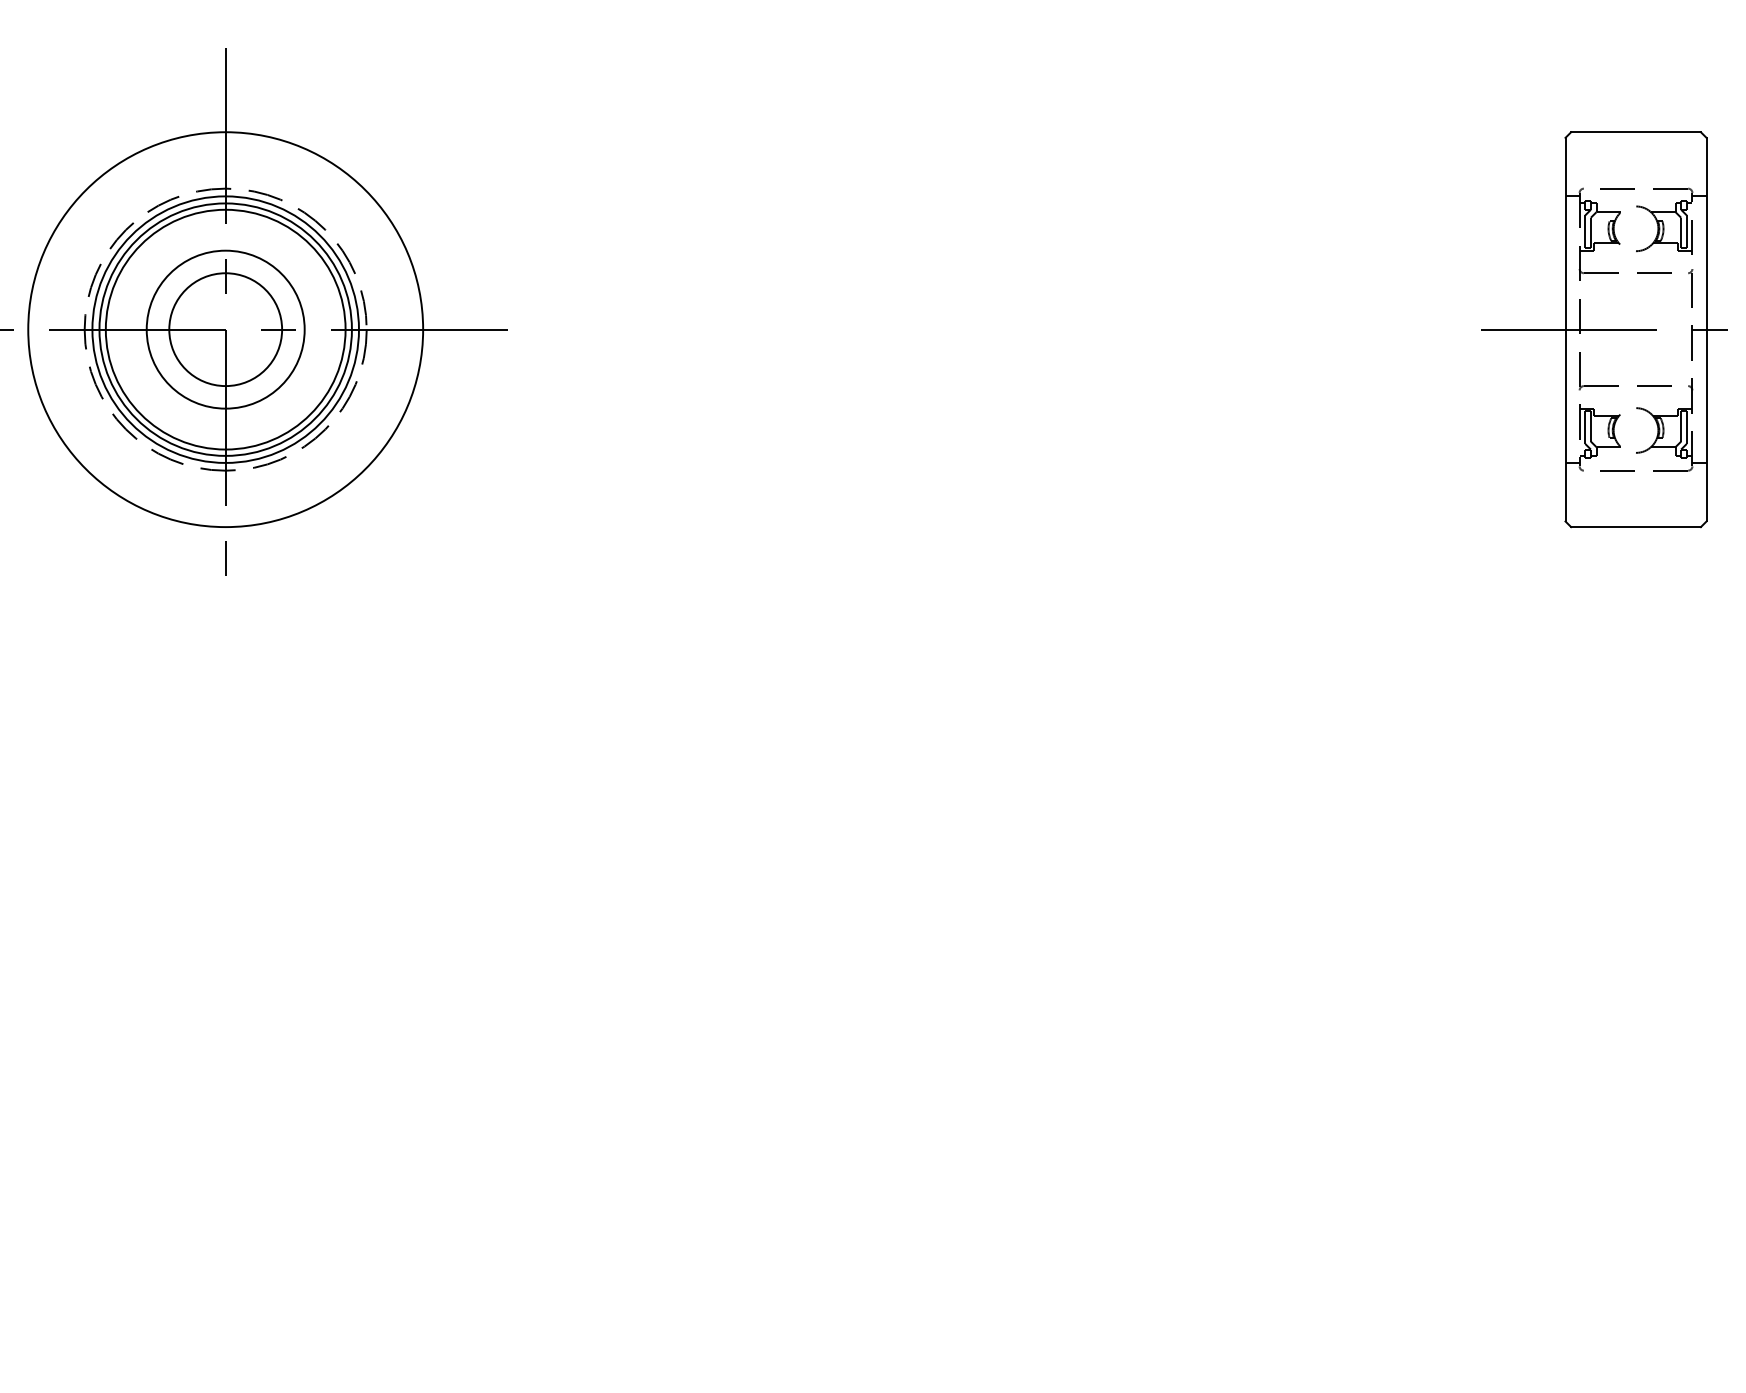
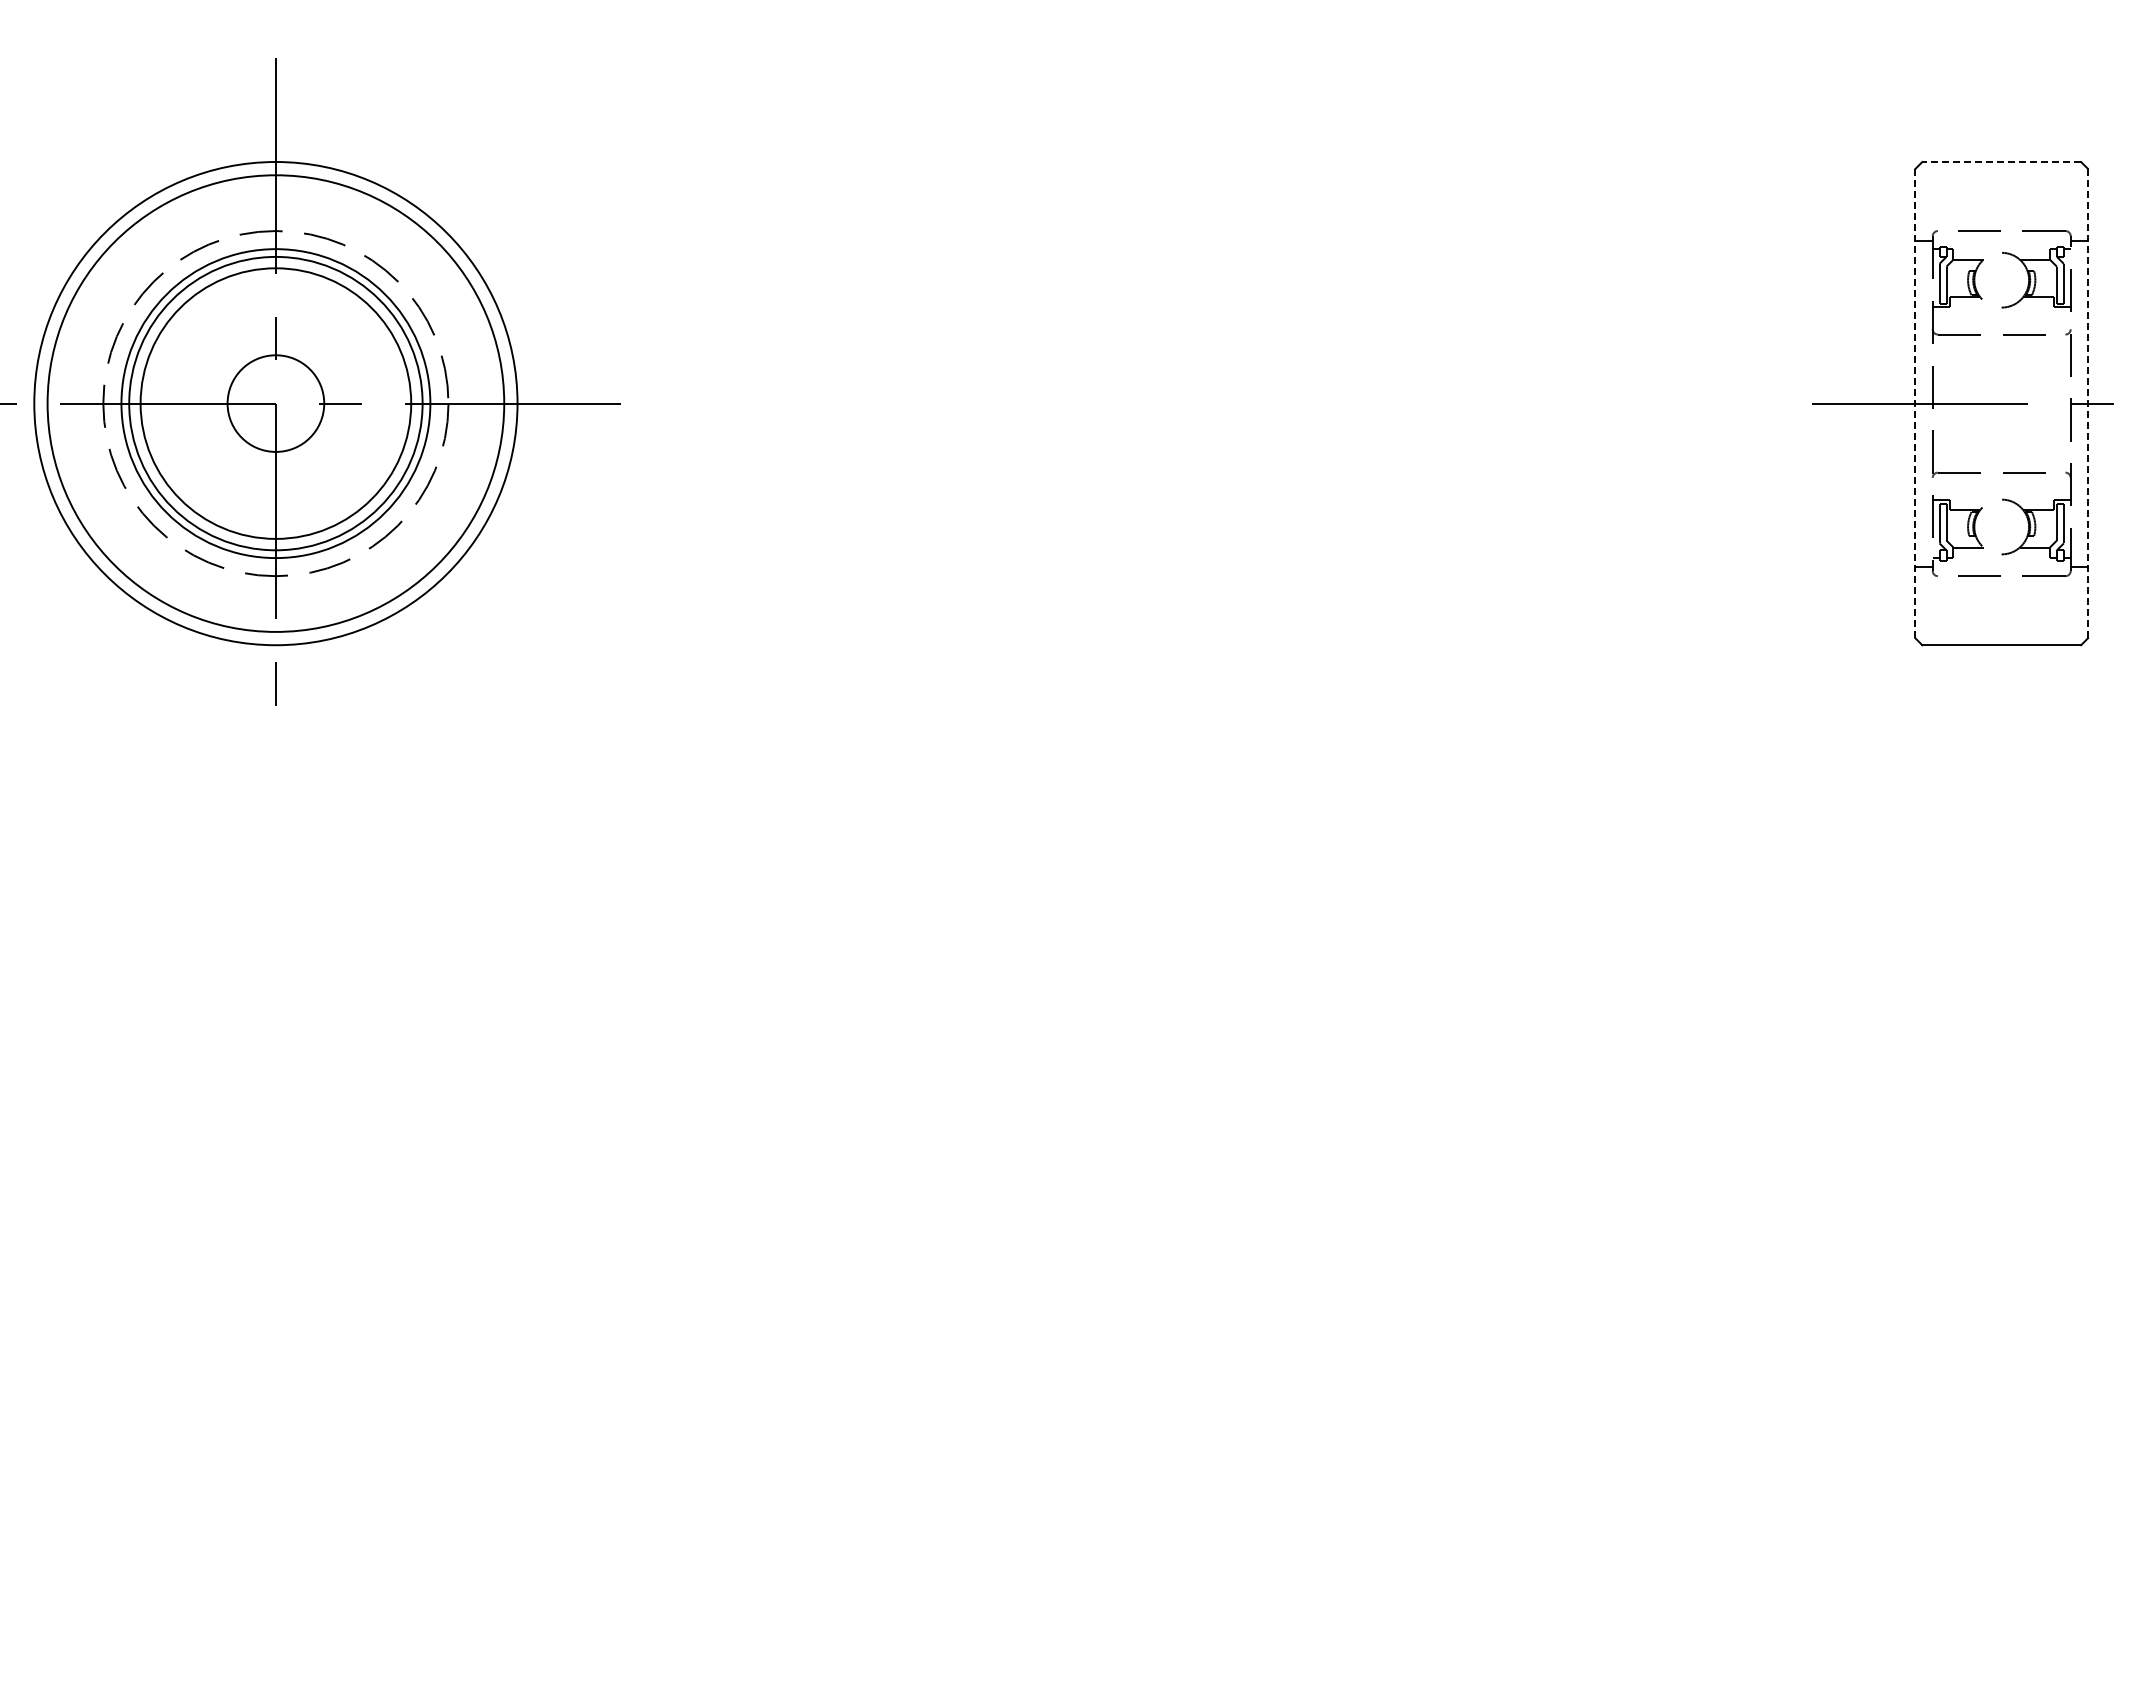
line: (1635, 132) -> (2001, 162), solid -> dashed
circle: (225, 329) -> (275, 403), size x0.7
circle: (225, 329) -> (275, 403), size x1.4
circle: (225, 329) -> (275, 403), size x1.4
line: (1565, 329) -> (1915, 403), solid -> dashed
line: (1706, 329) -> (2088, 403), solid -> dashed

